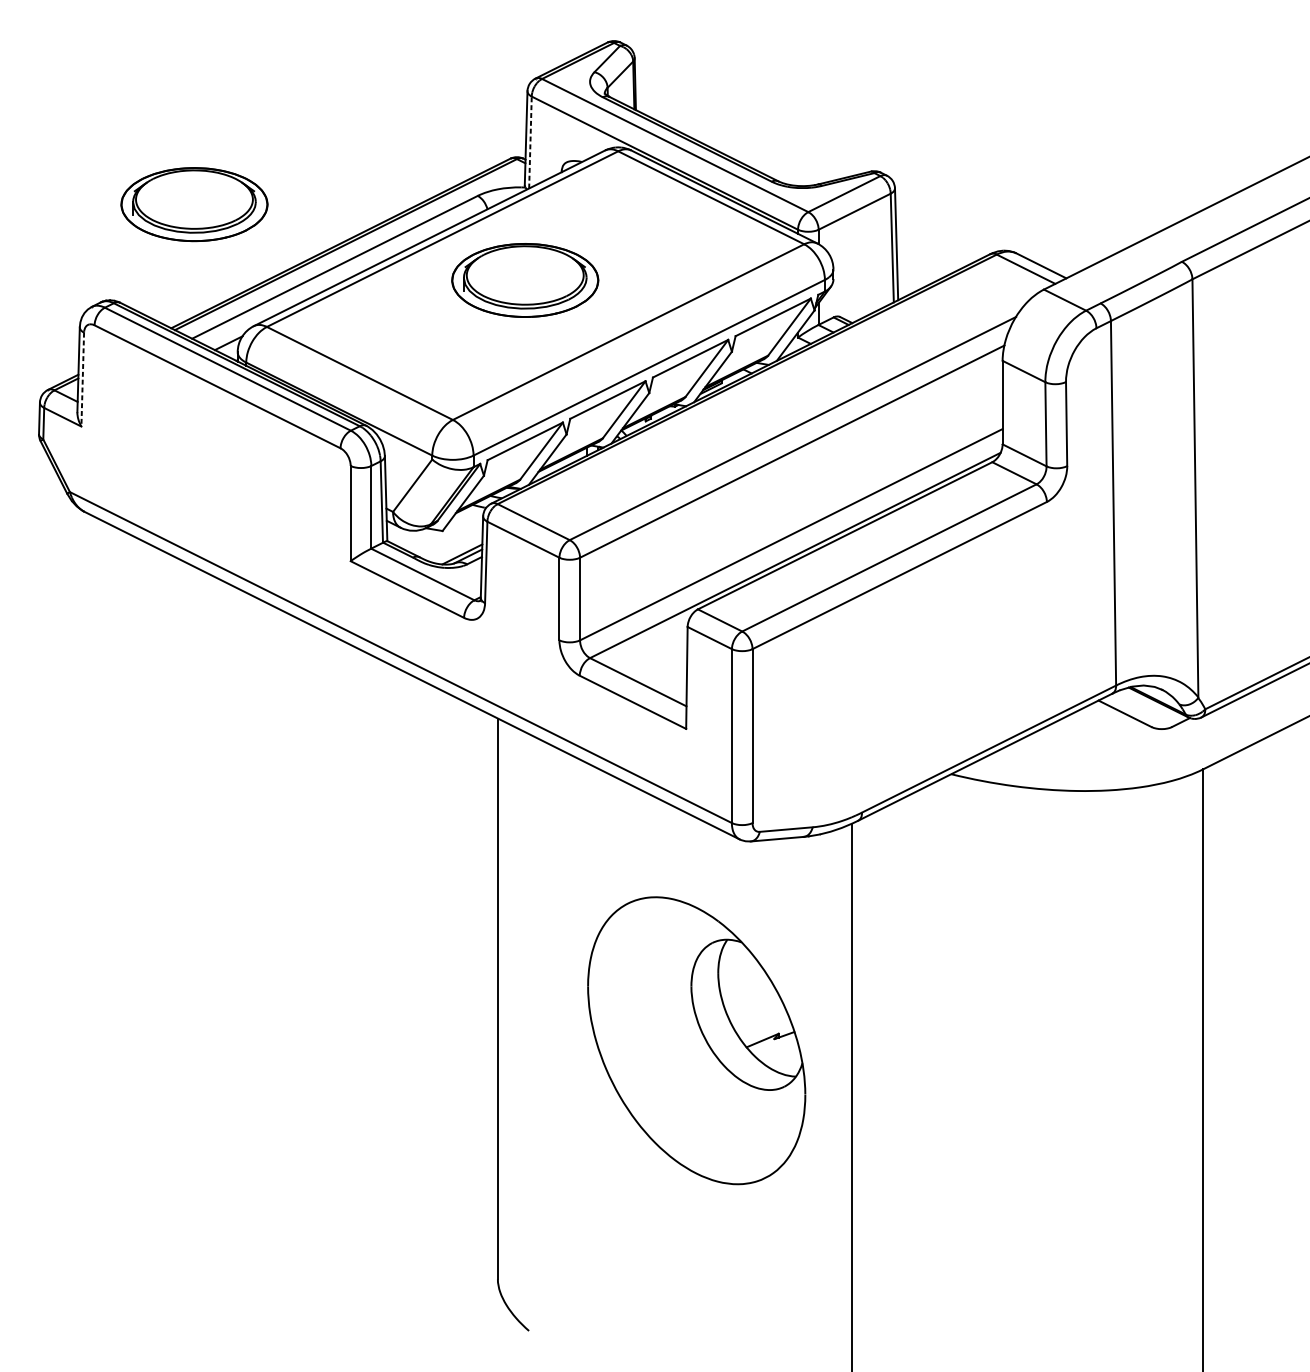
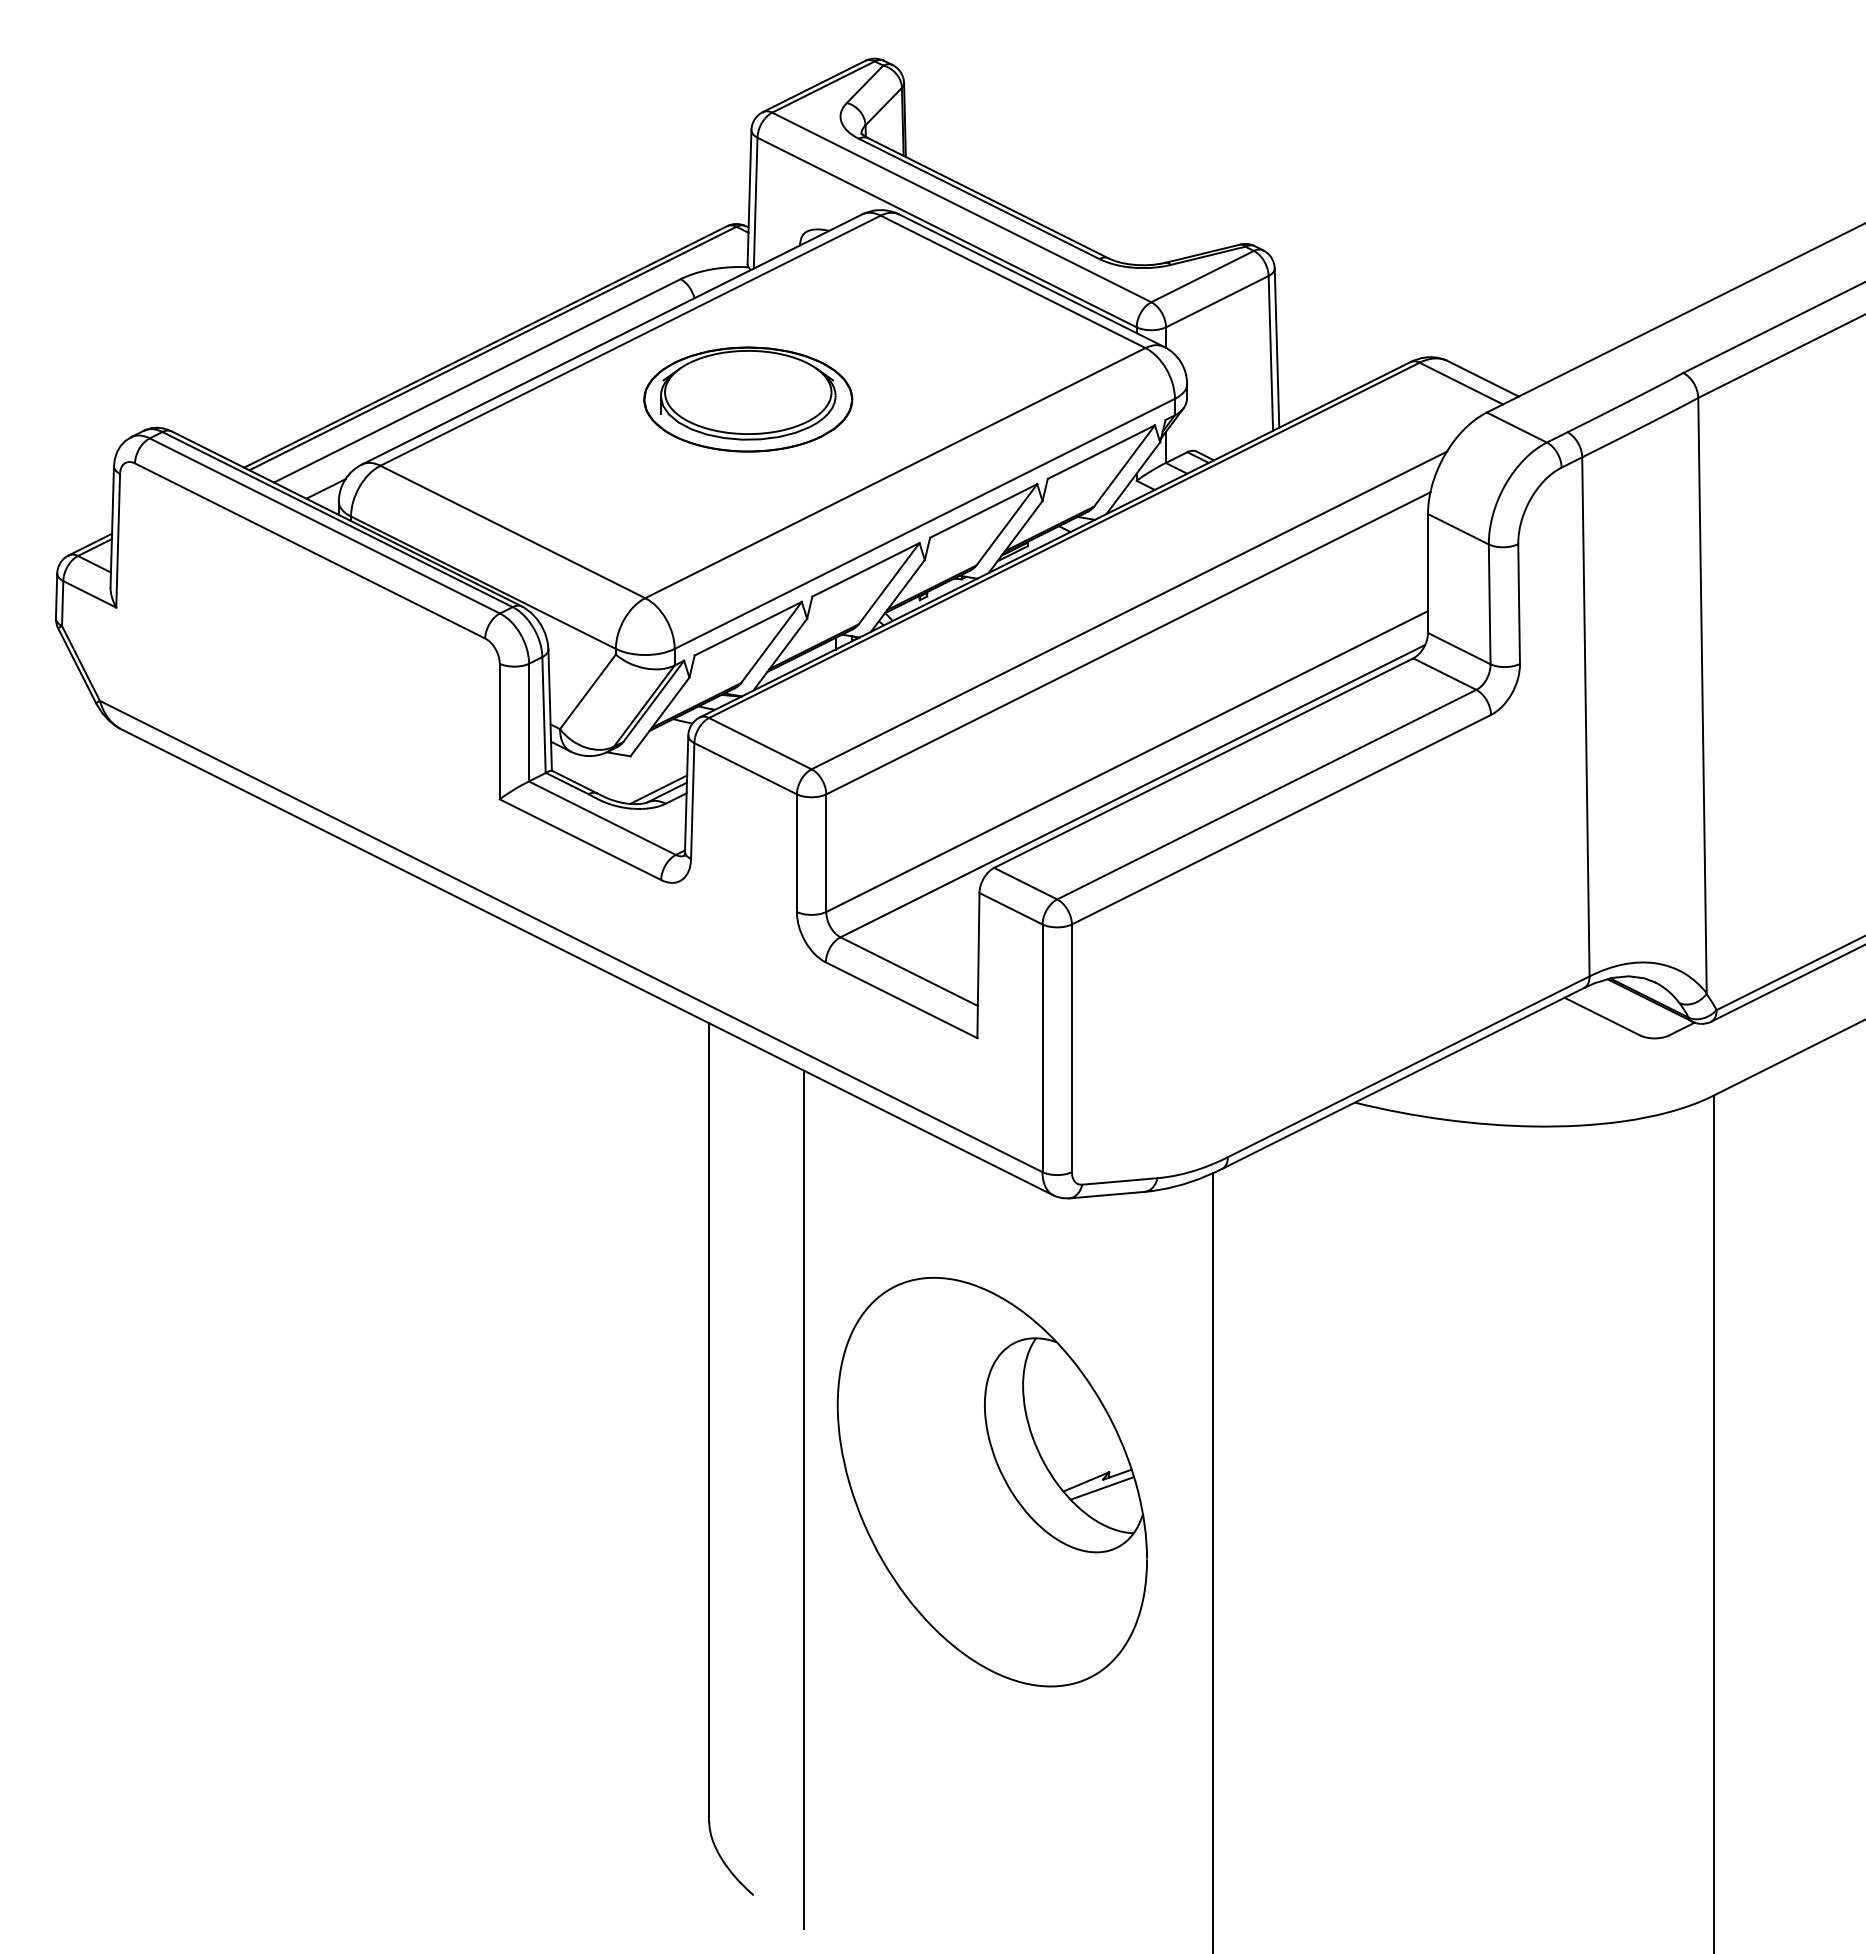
line: (530, 142) -> (755, 202), dashed -> solid
part: (194, 204) -> (277, 291), removed
line: (82, 379) -> (118, 540), dashed -> solid
line: (773, 1045) -> (1101, 1488), added
line: (564, 1052) -> (803, 1499), added

